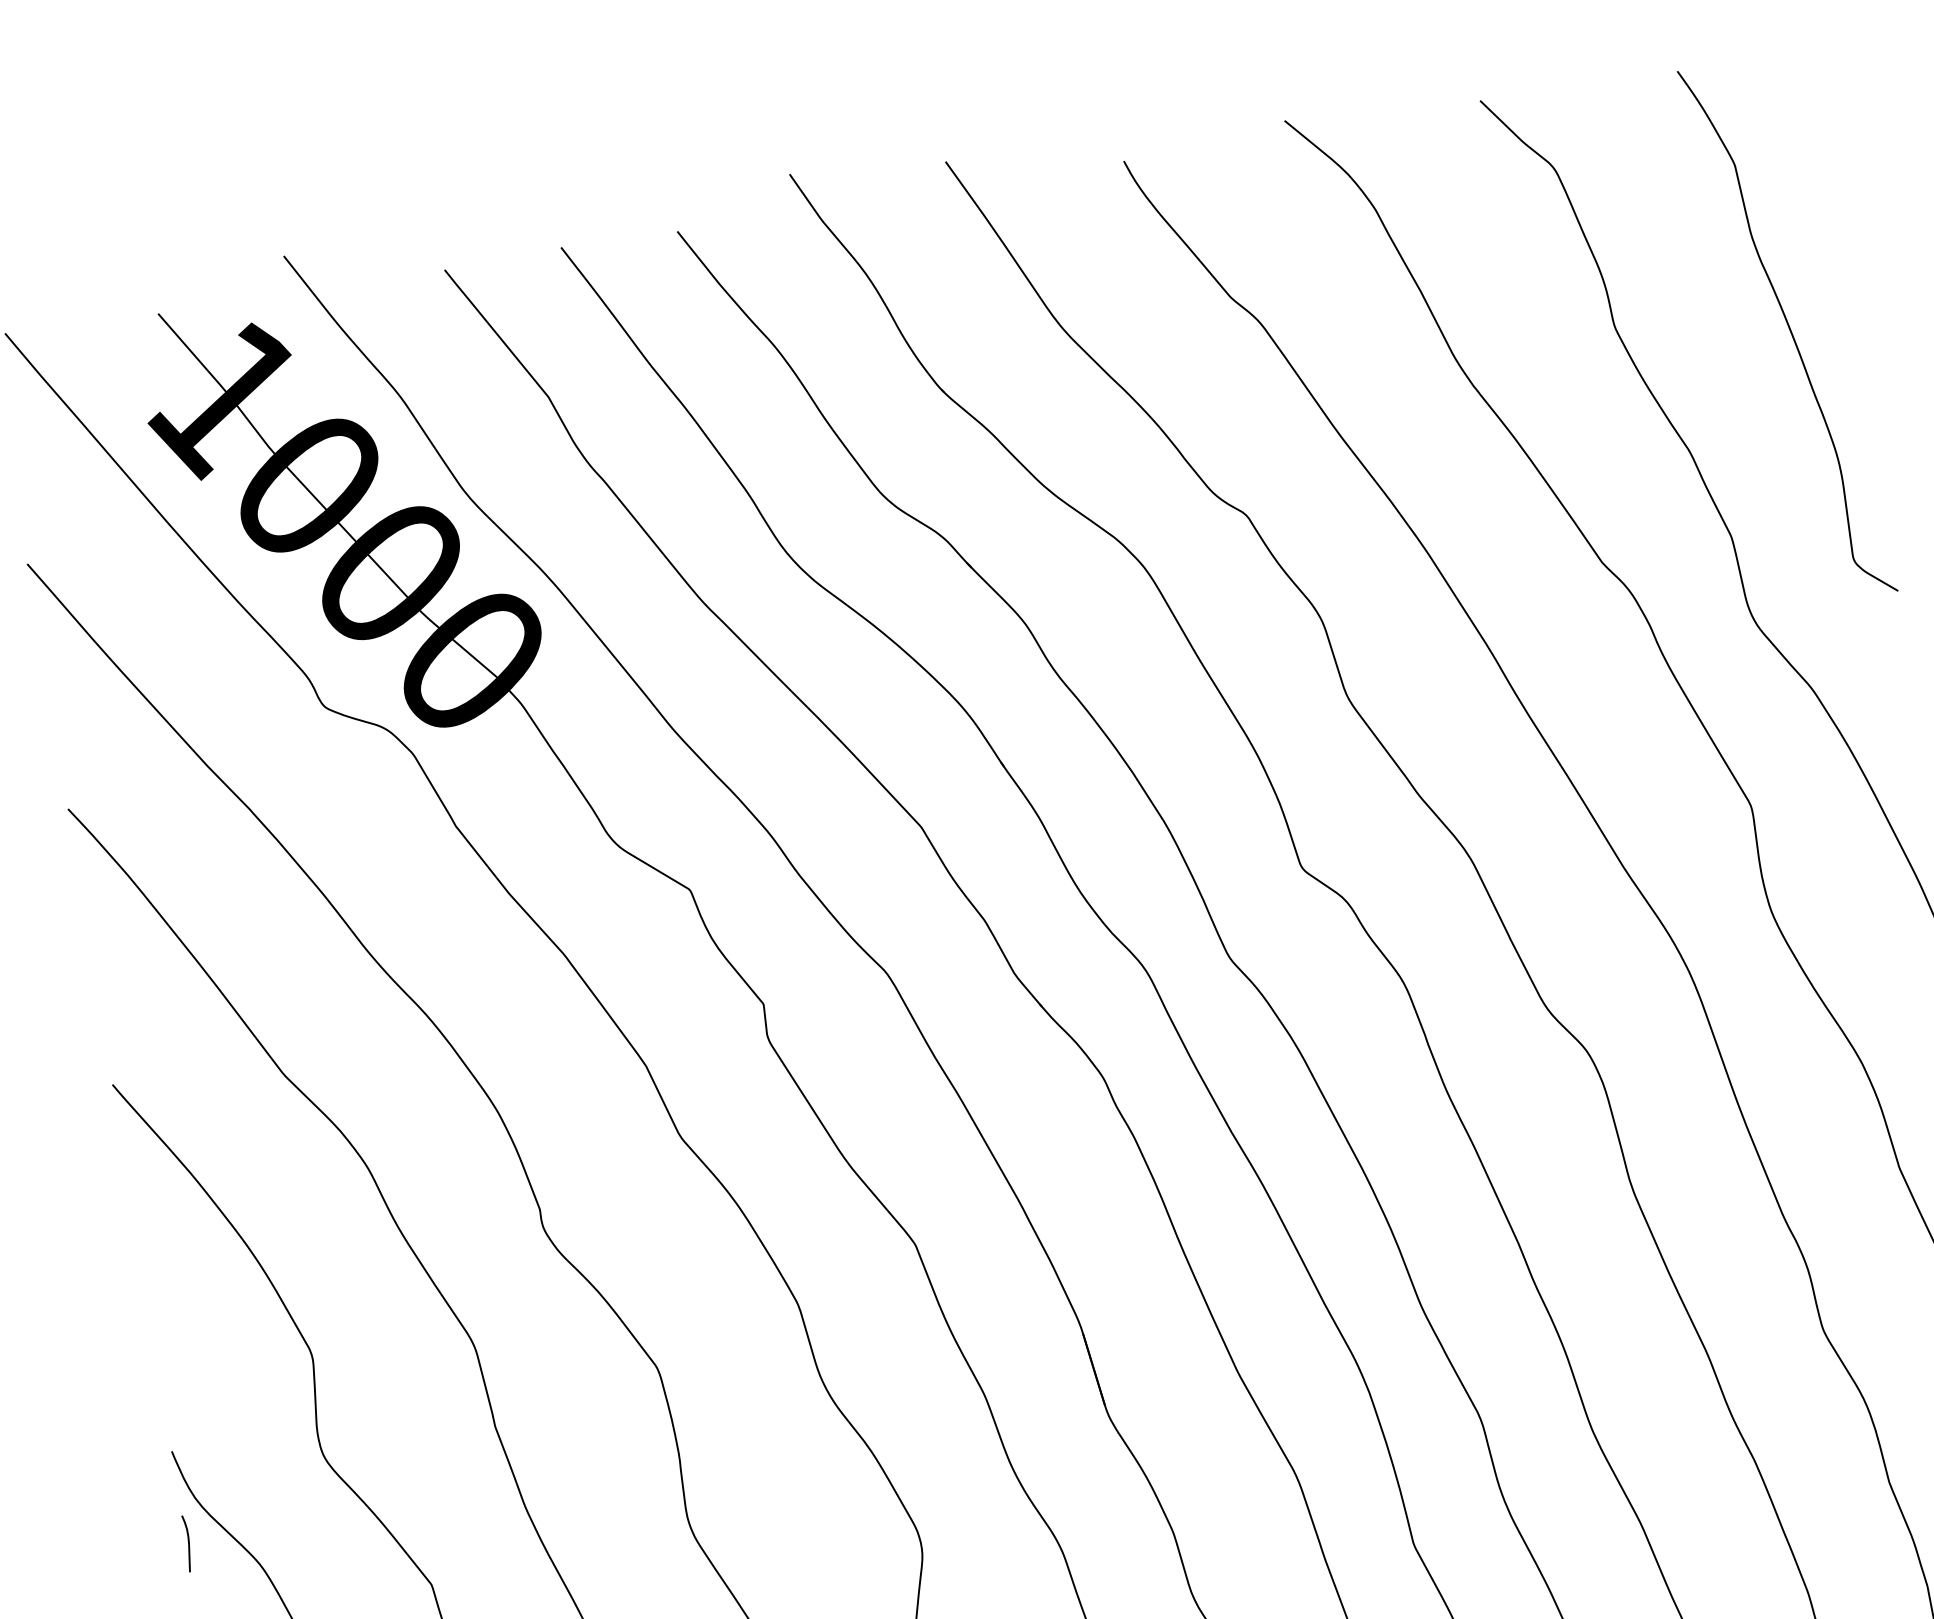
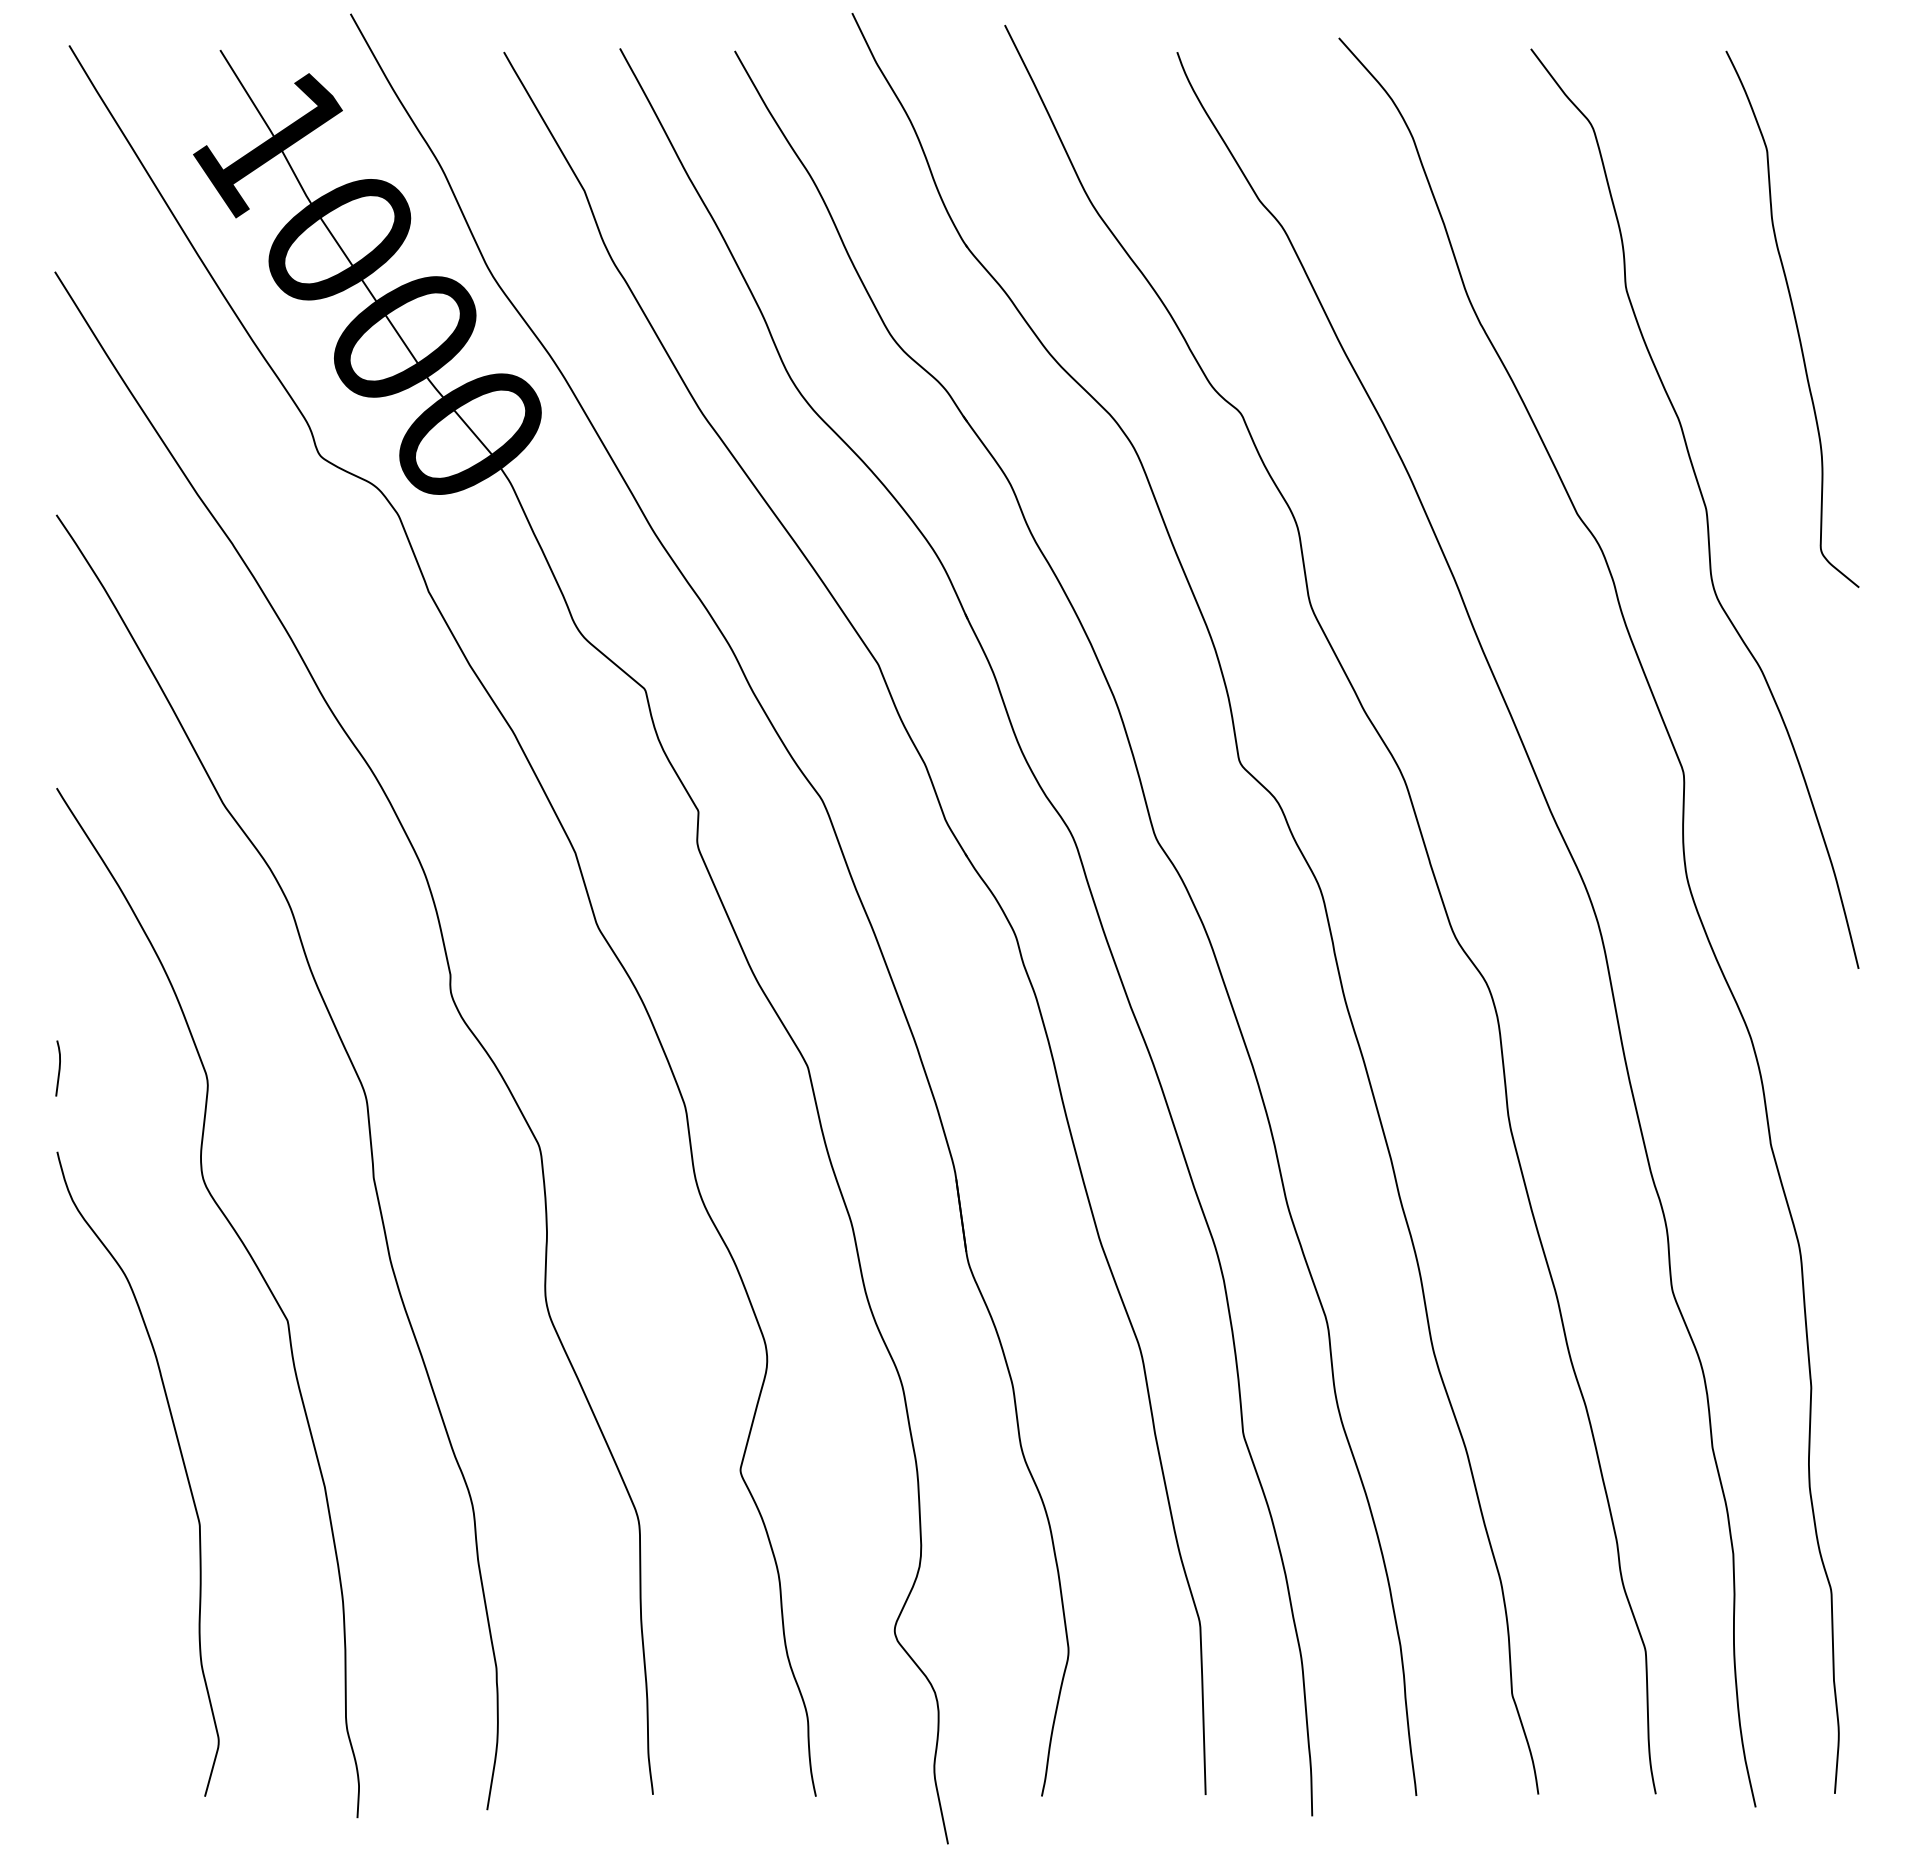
curve: (187, 1543) -> (58, 1068), moved

